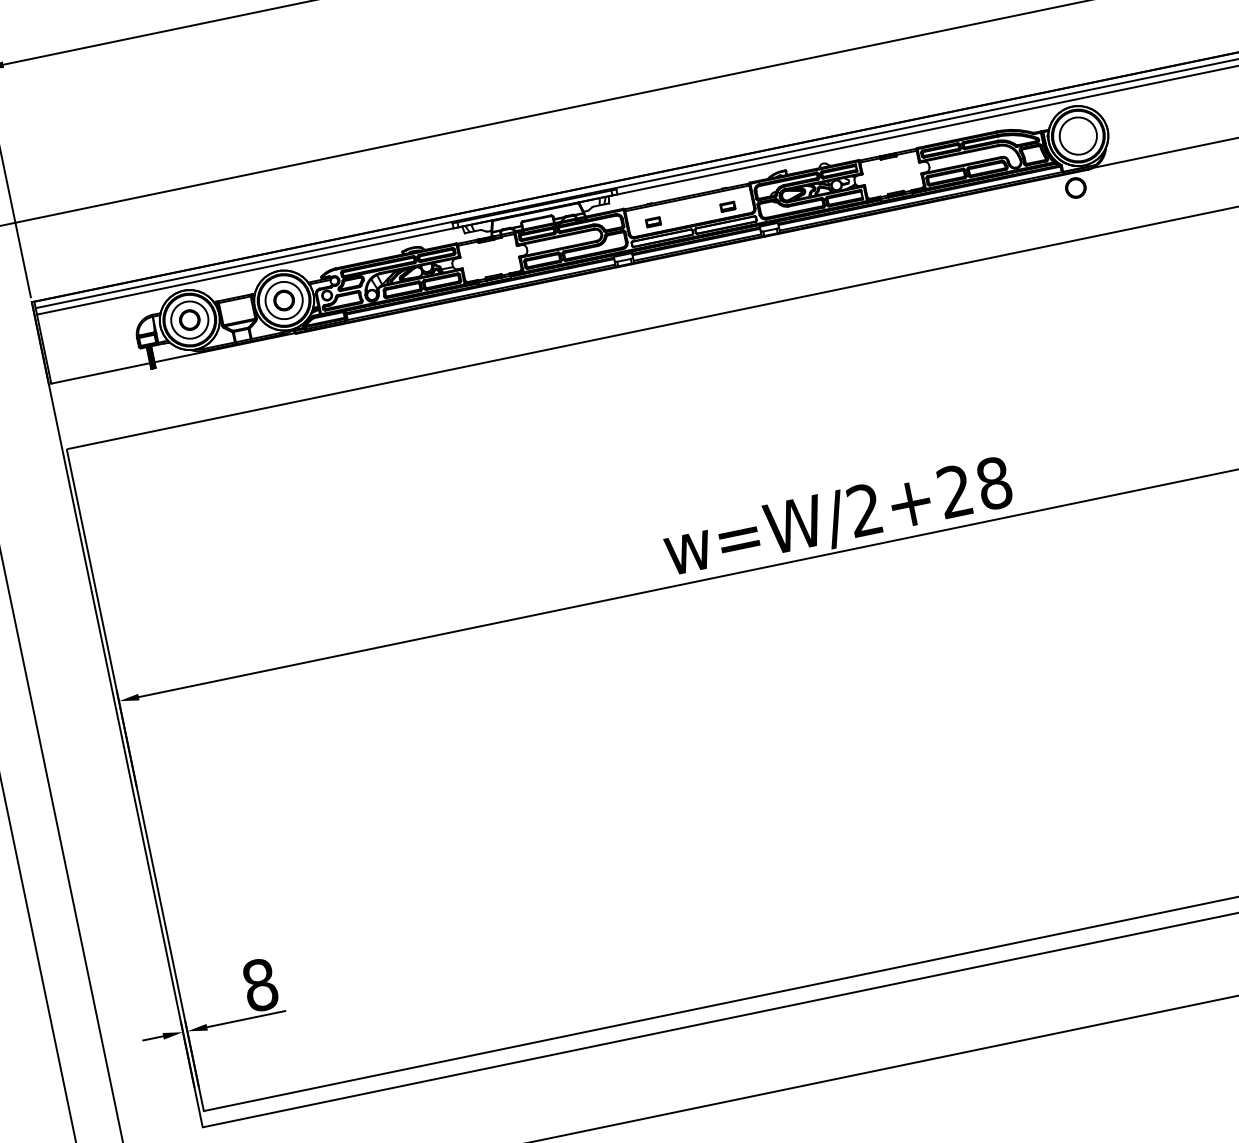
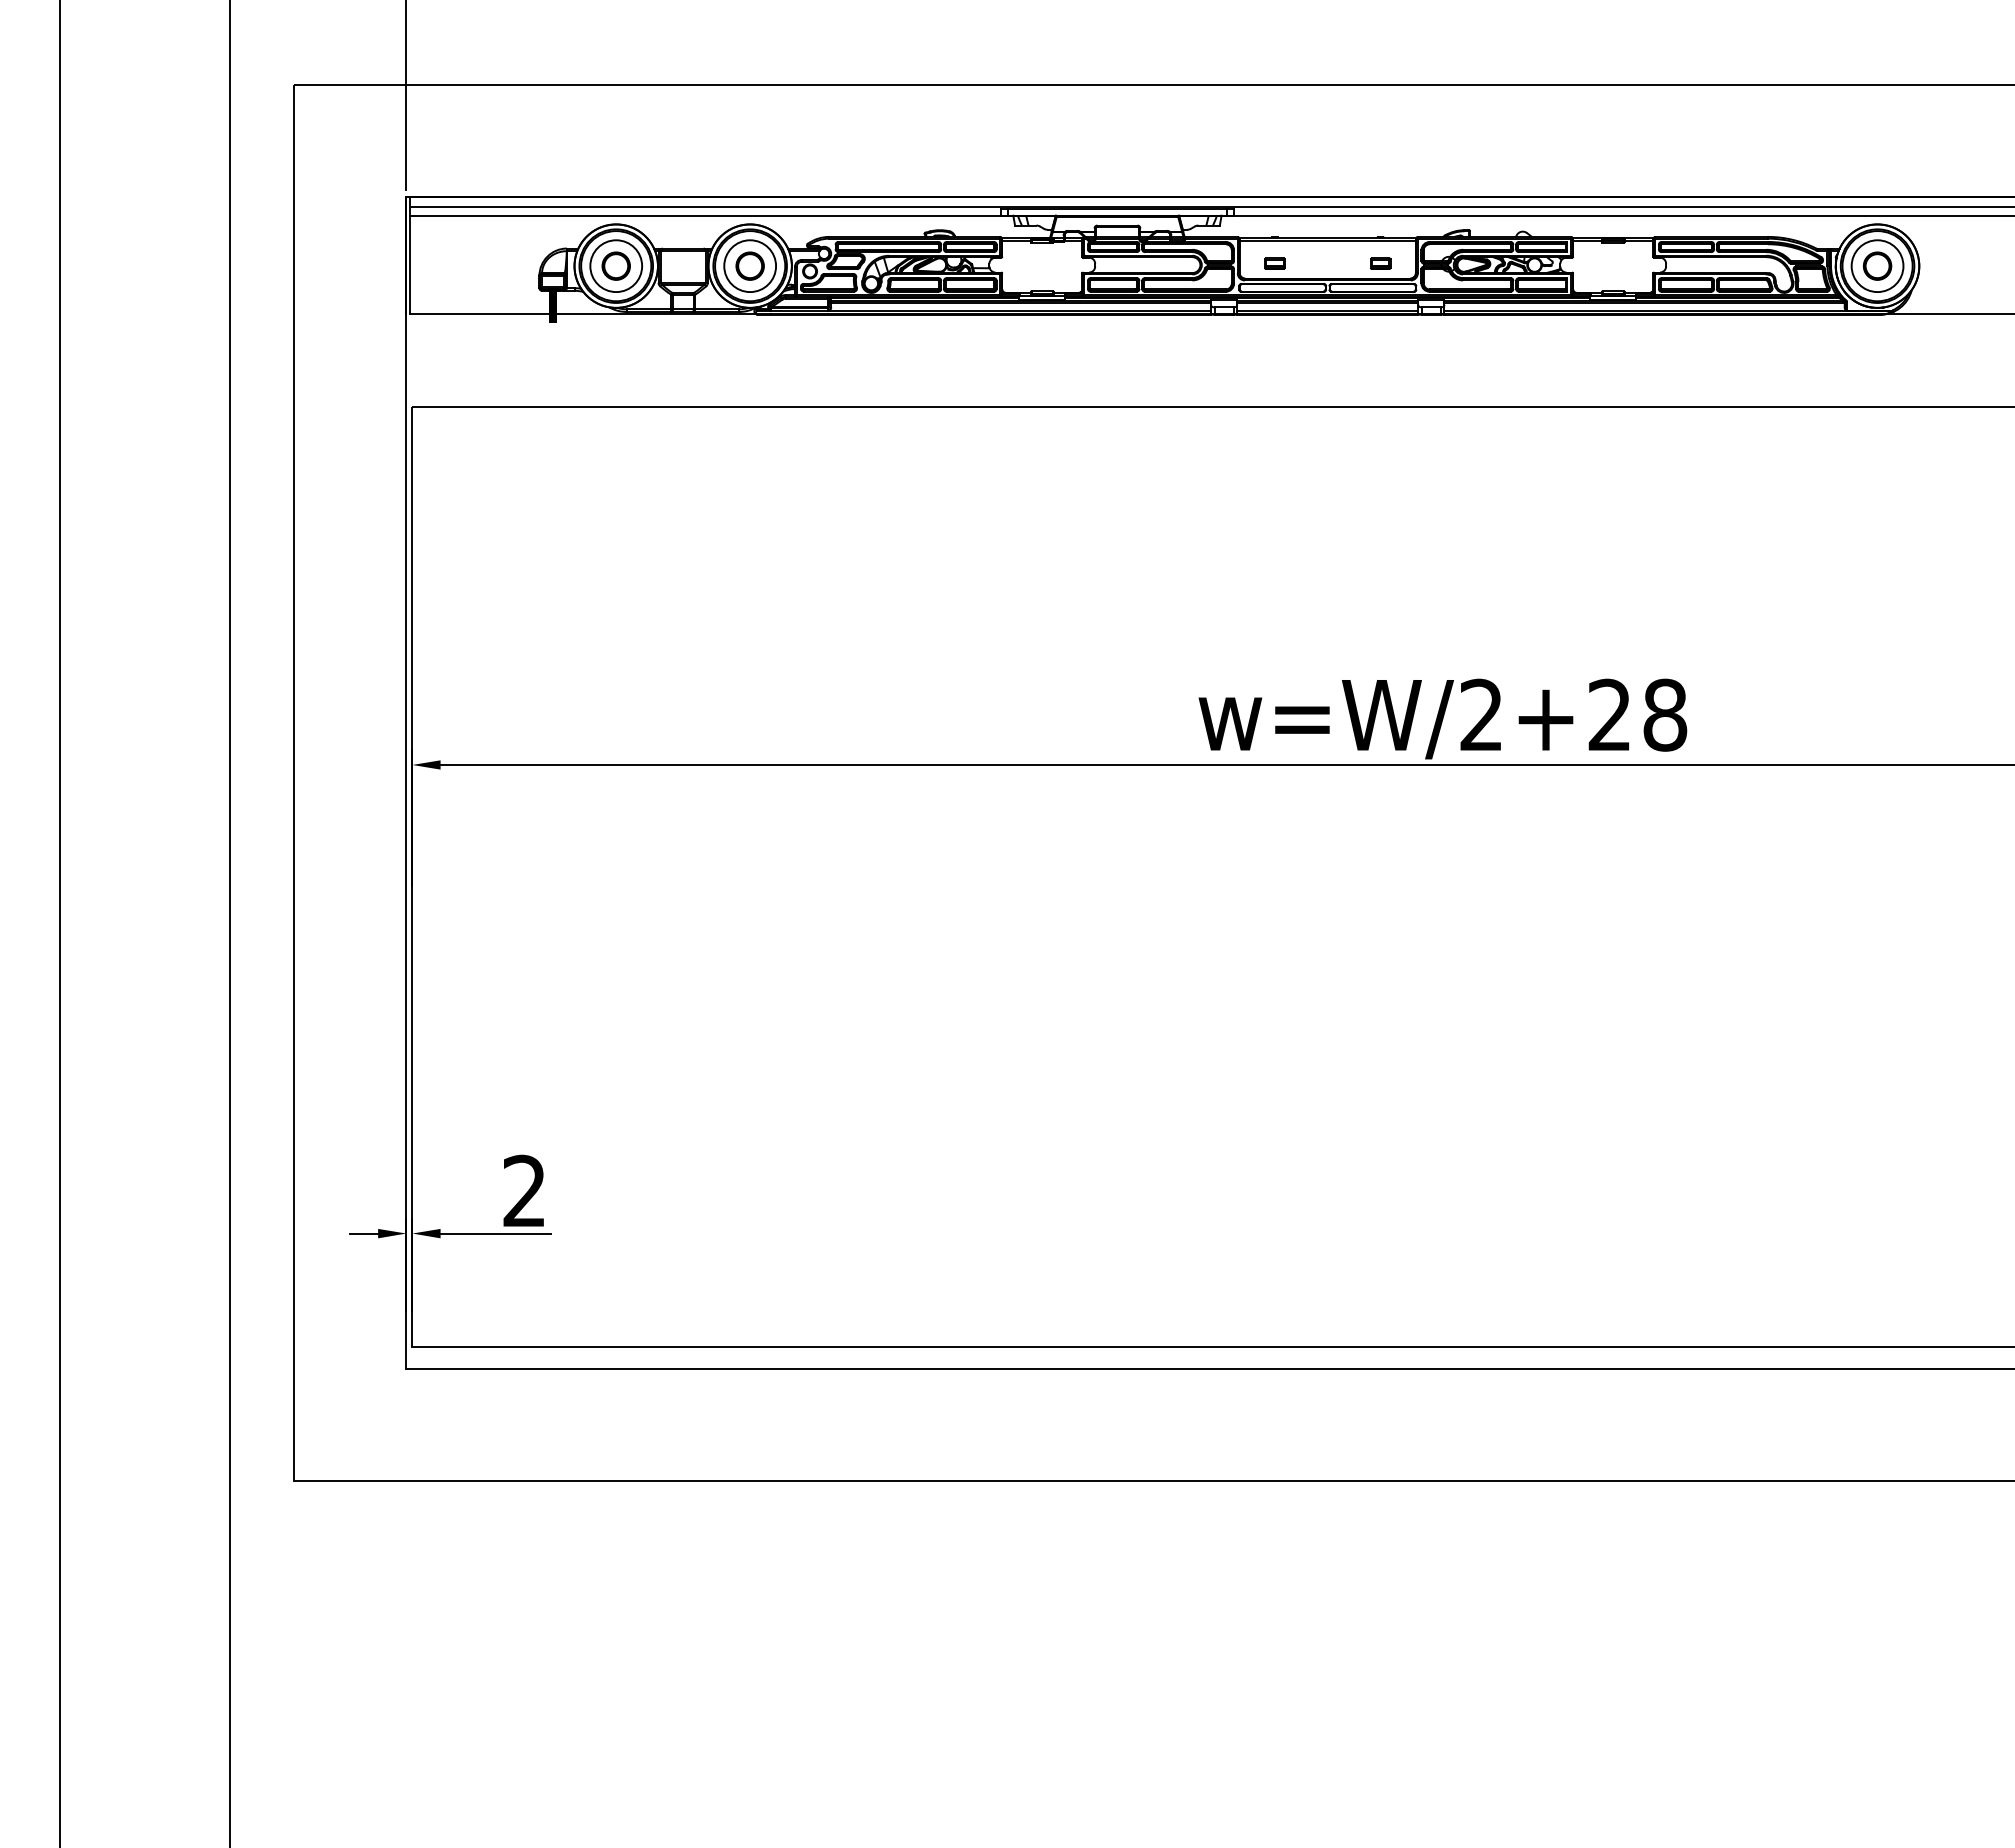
part: (1075, 187) -> (1877, 265), moved
text: (260, 984) -> (524, 1190), 8 -> 2

